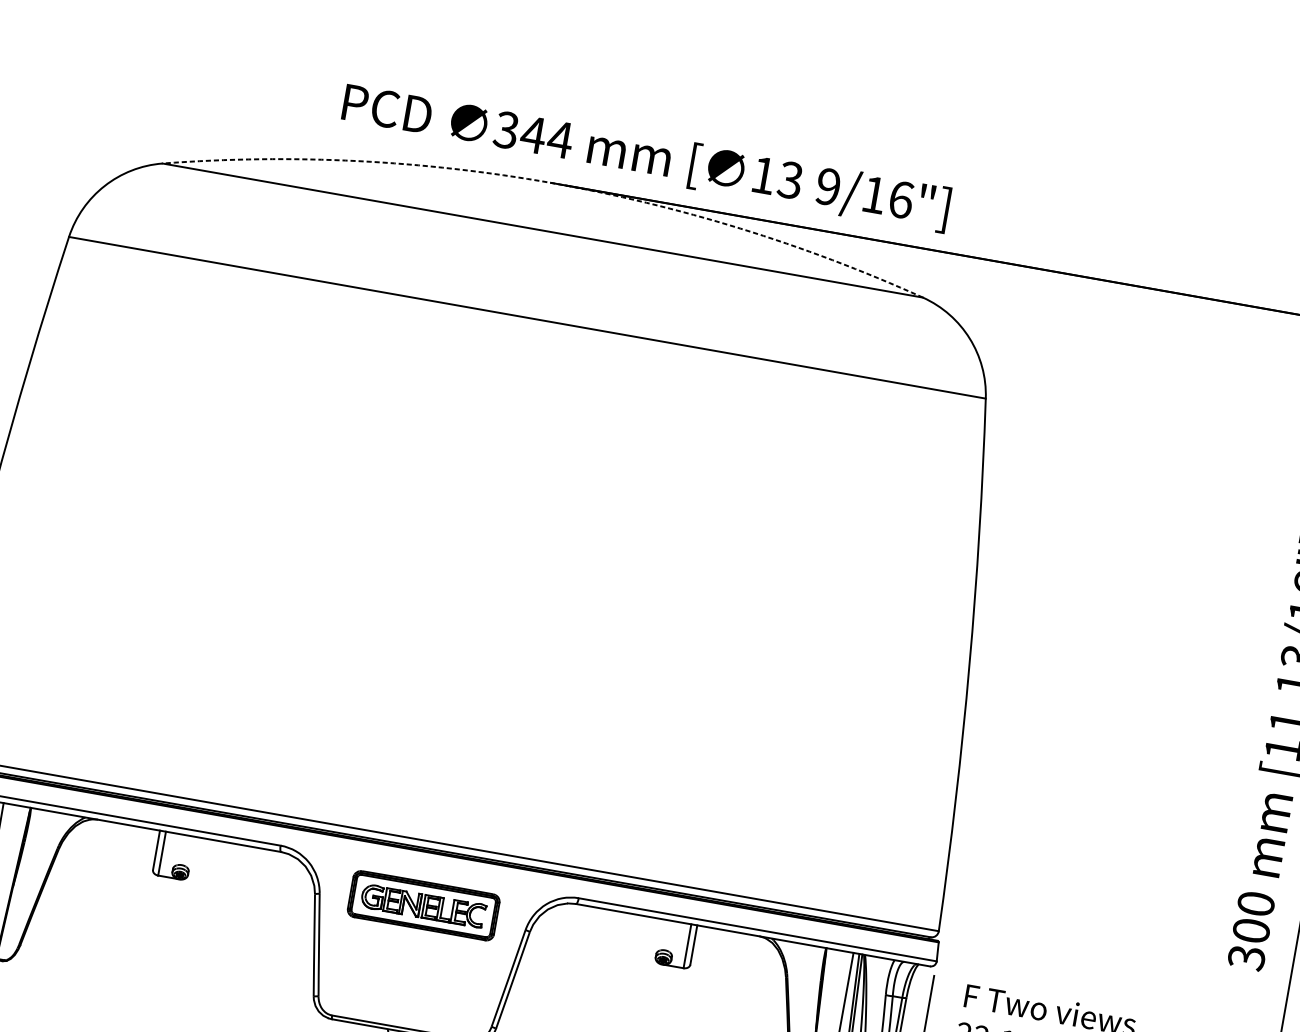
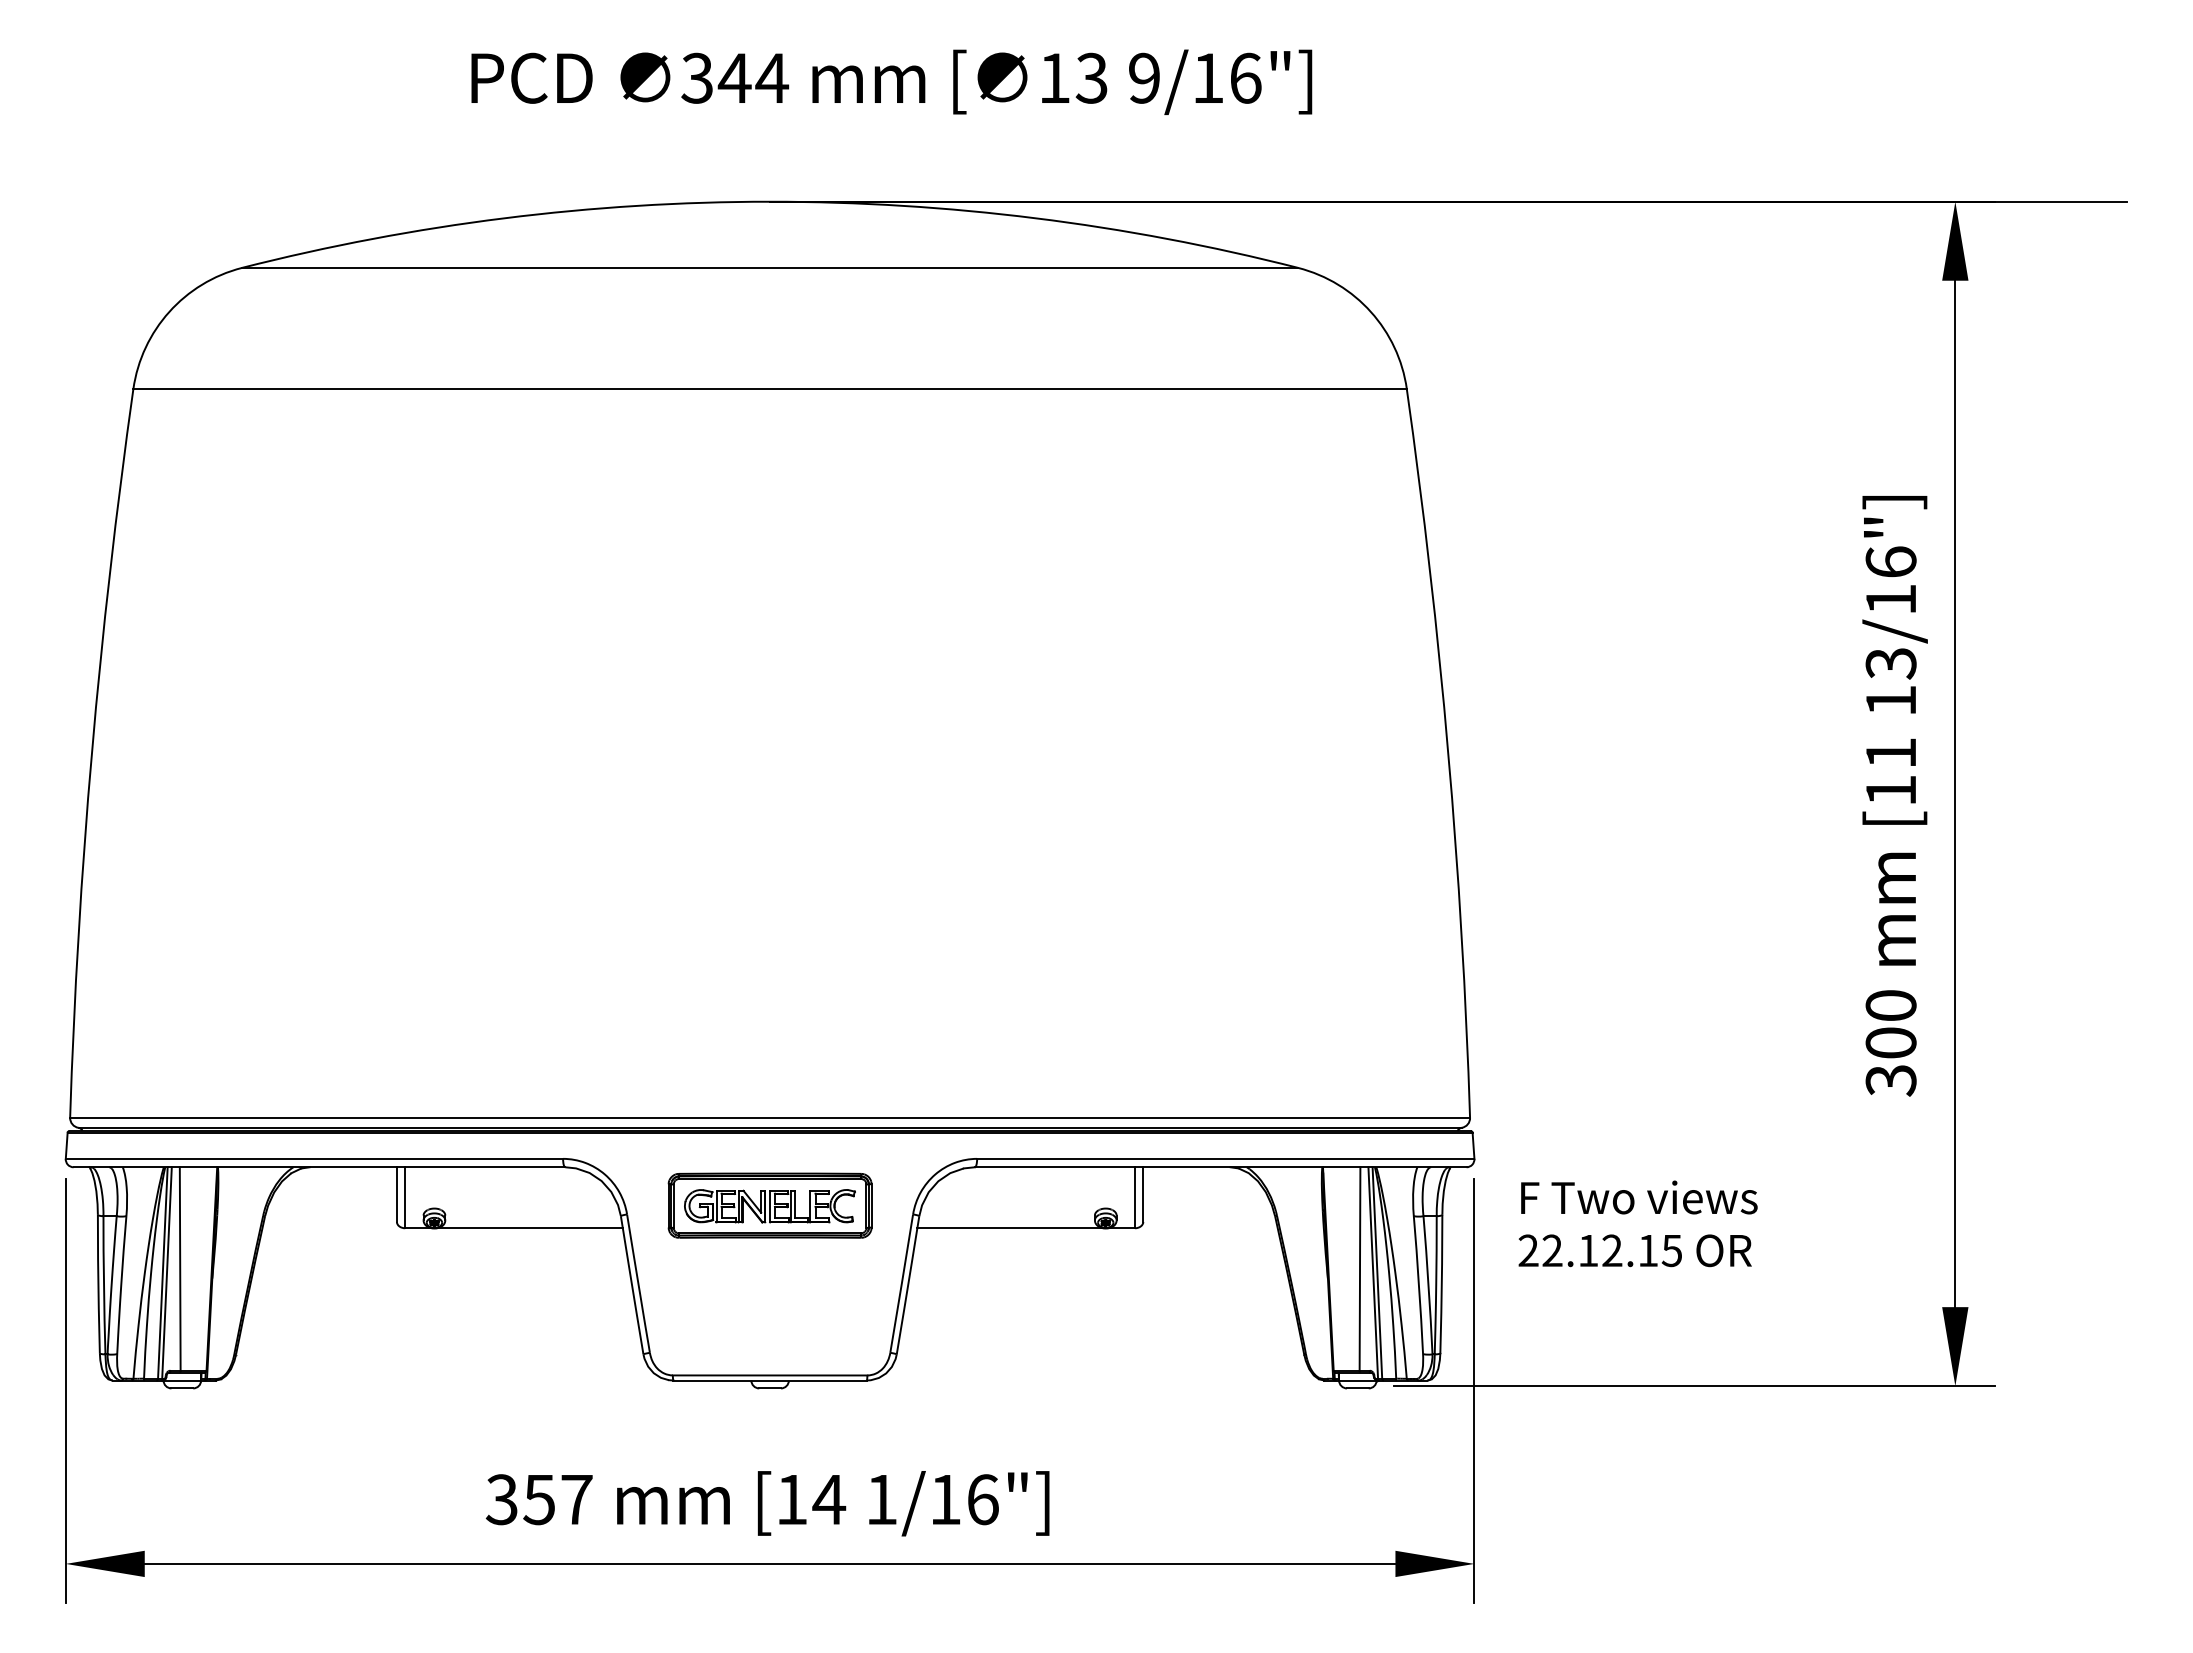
text: (645, 157) -> (891, 81), moved
arc: (551, 182) -> (770, 201), dashed -> solid
line: (247, 891) -> (529, 1228), added
line: (593, 952) -> (1010, 1228), added

